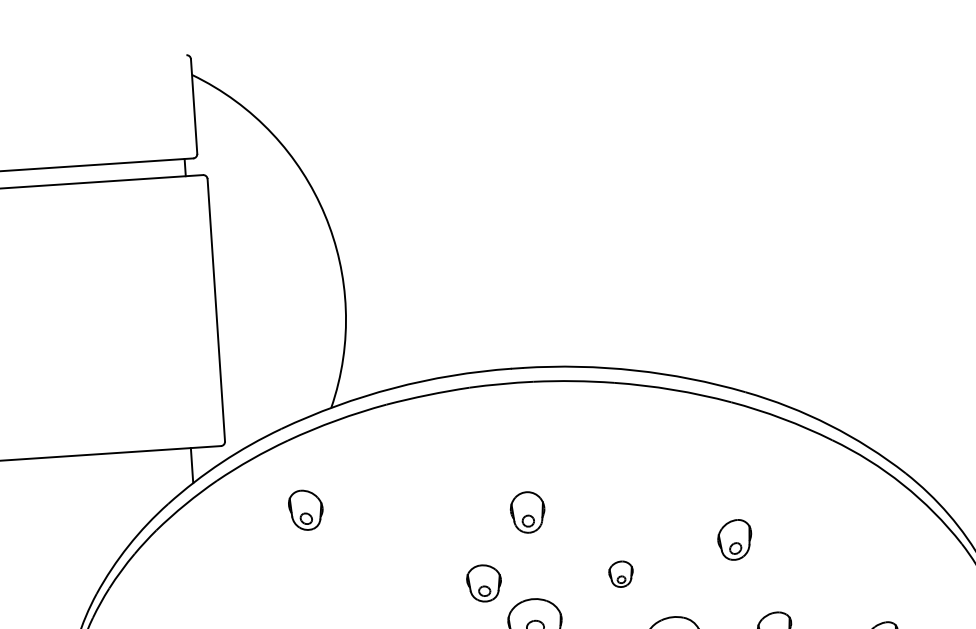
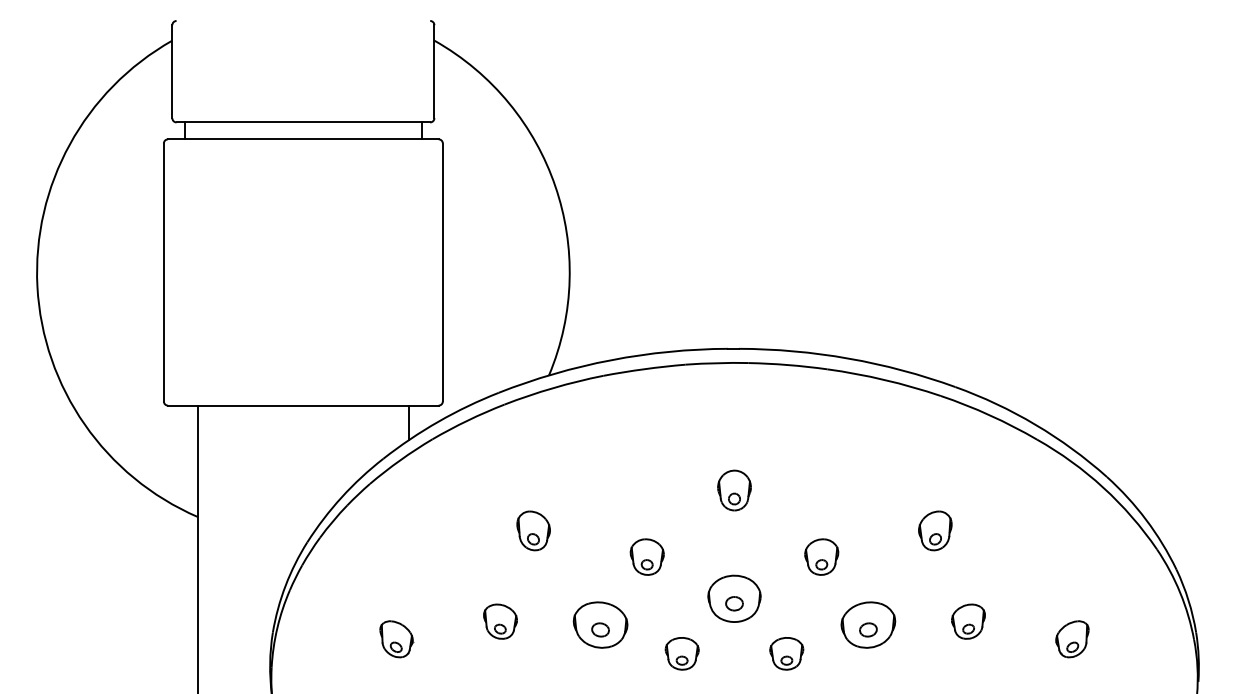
part: (305, 509) -> (533, 530), moved
part: (620, 573) -> (821, 556), size x1.43
part: (483, 582) -> (646, 556), moved

